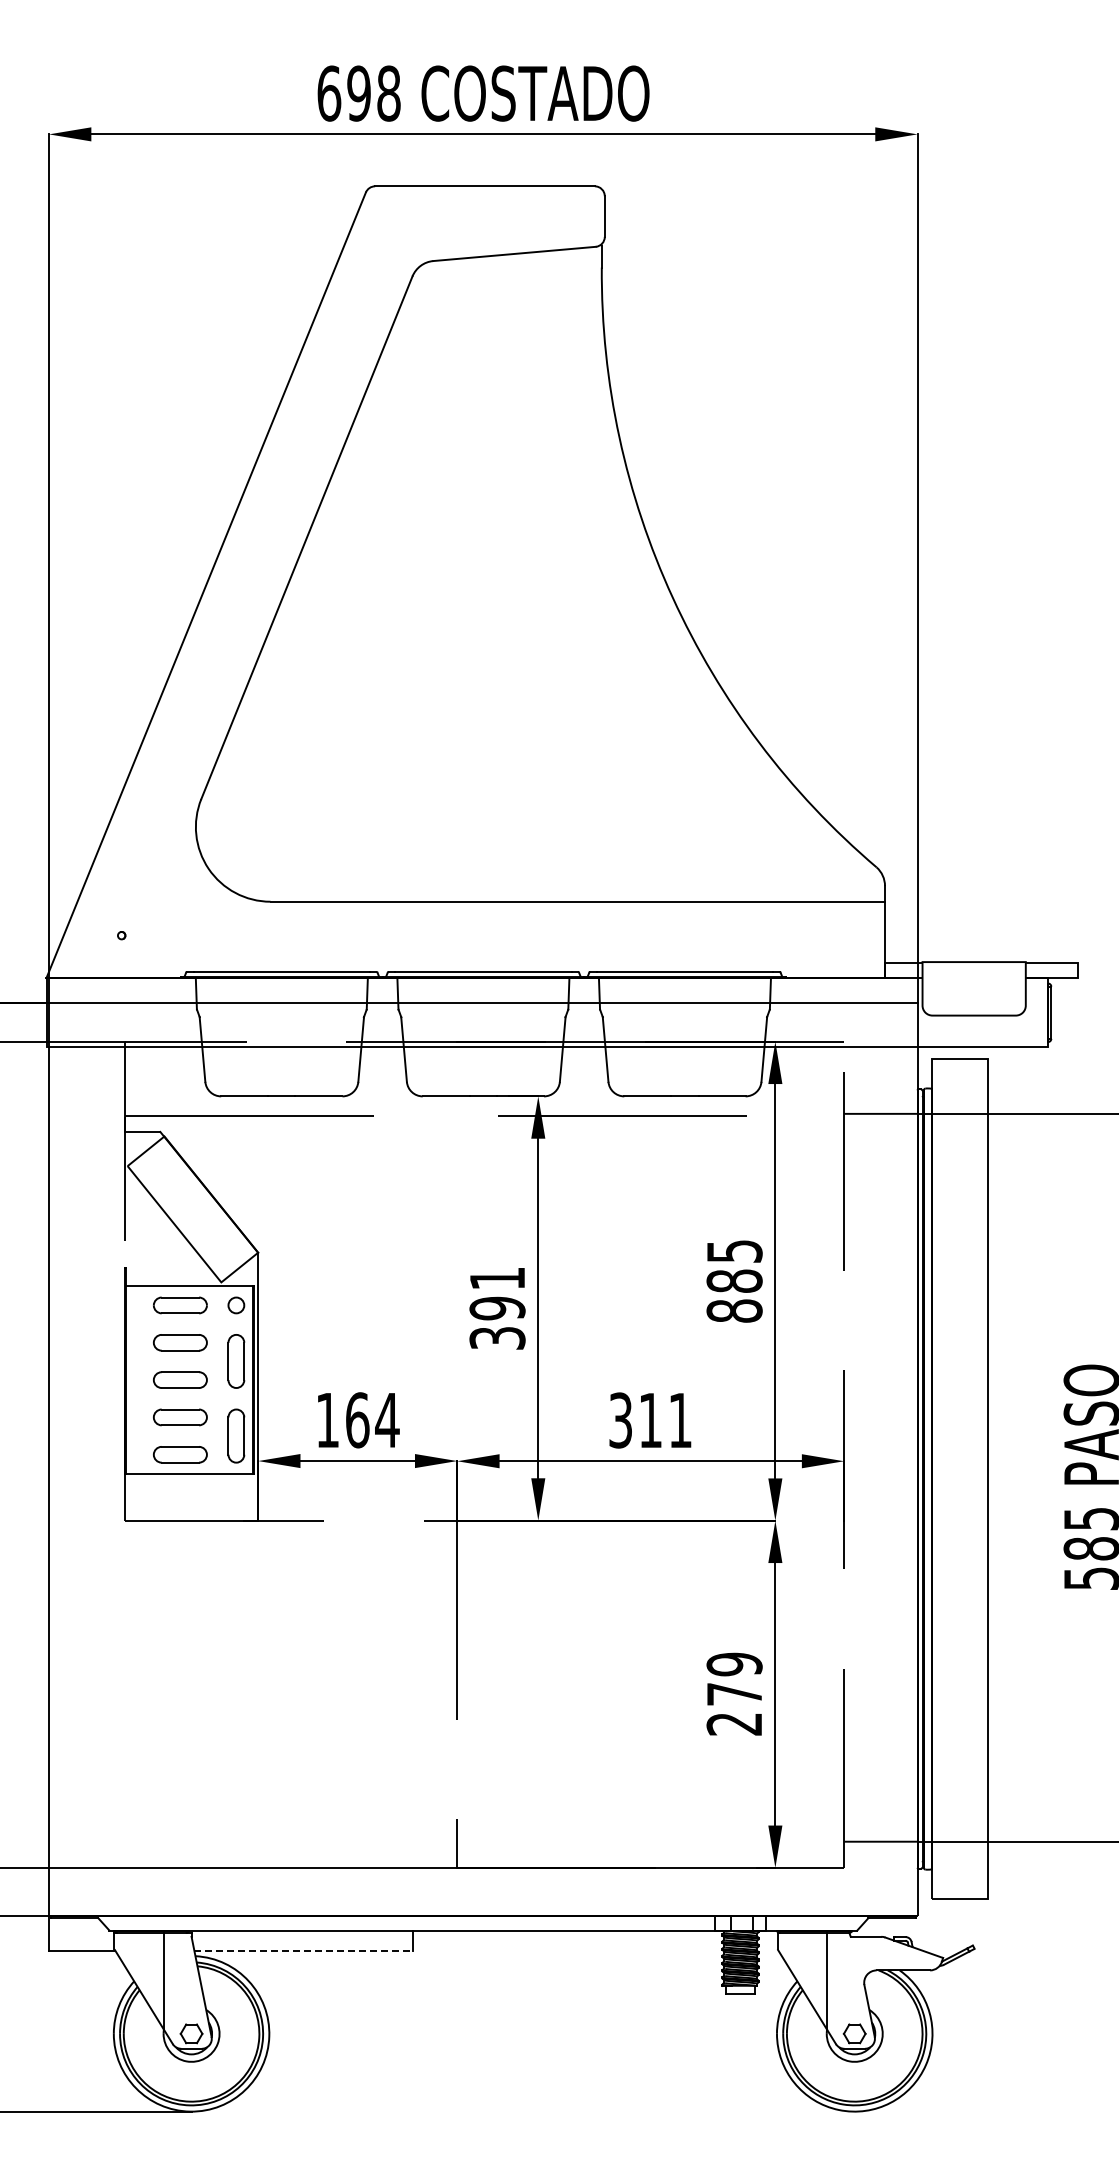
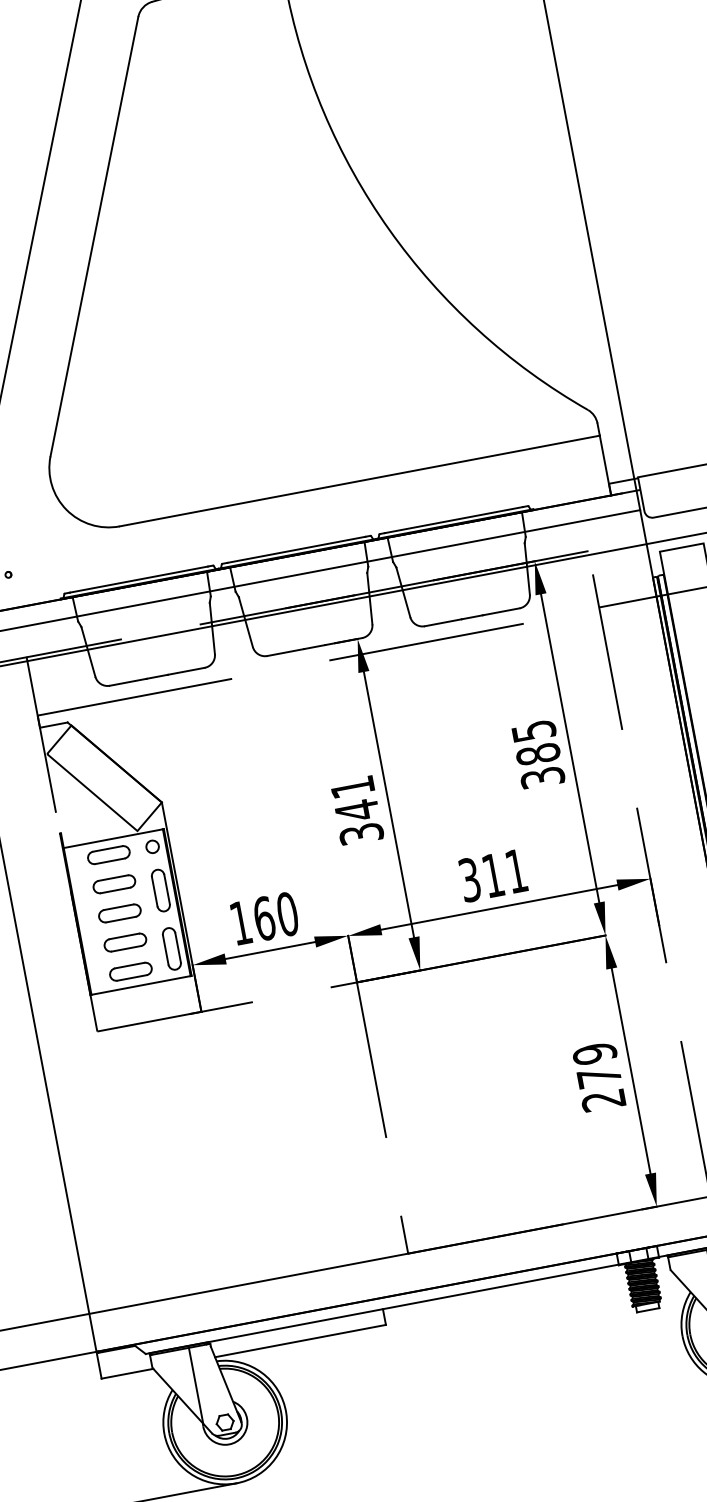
text: (497, 1308) -> (357, 810), 391 -> 341
text: (734, 1310) -> (542, 777), 885 -> 385
text: (387, 1420) -> (287, 914), 164 -> 160
line: (304, 1950) -> (301, 1340), dashed -> solid

